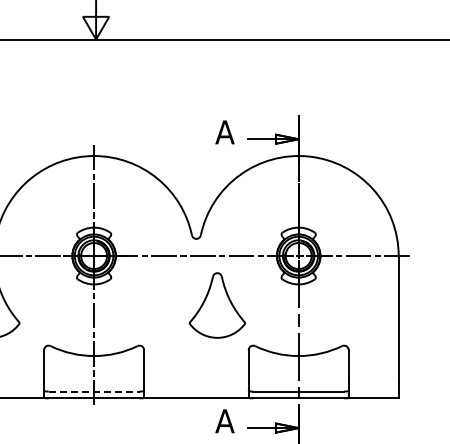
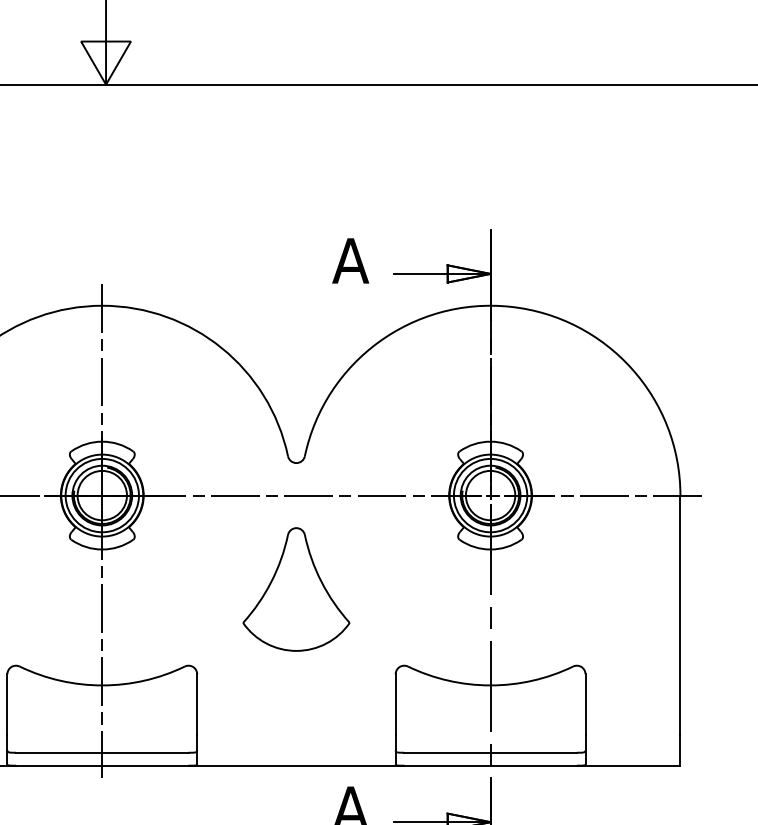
part: (216, 305) -> (294, 589), moved
line: (94, 391) -> (103, 752), dashed -> solid

